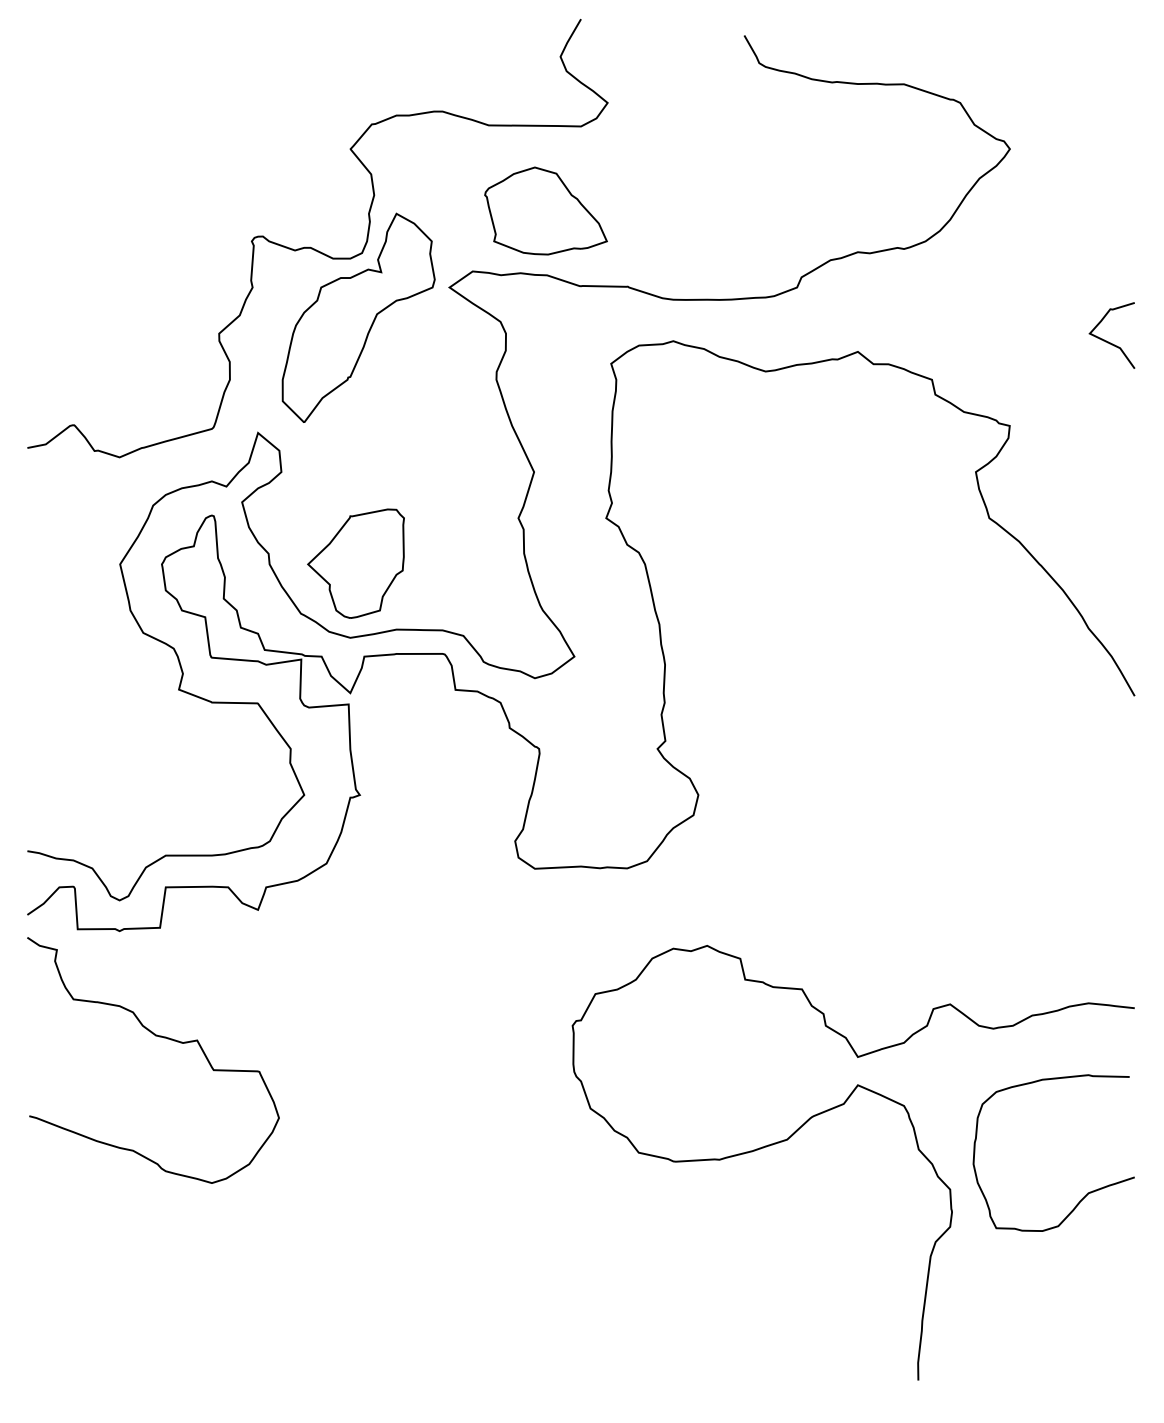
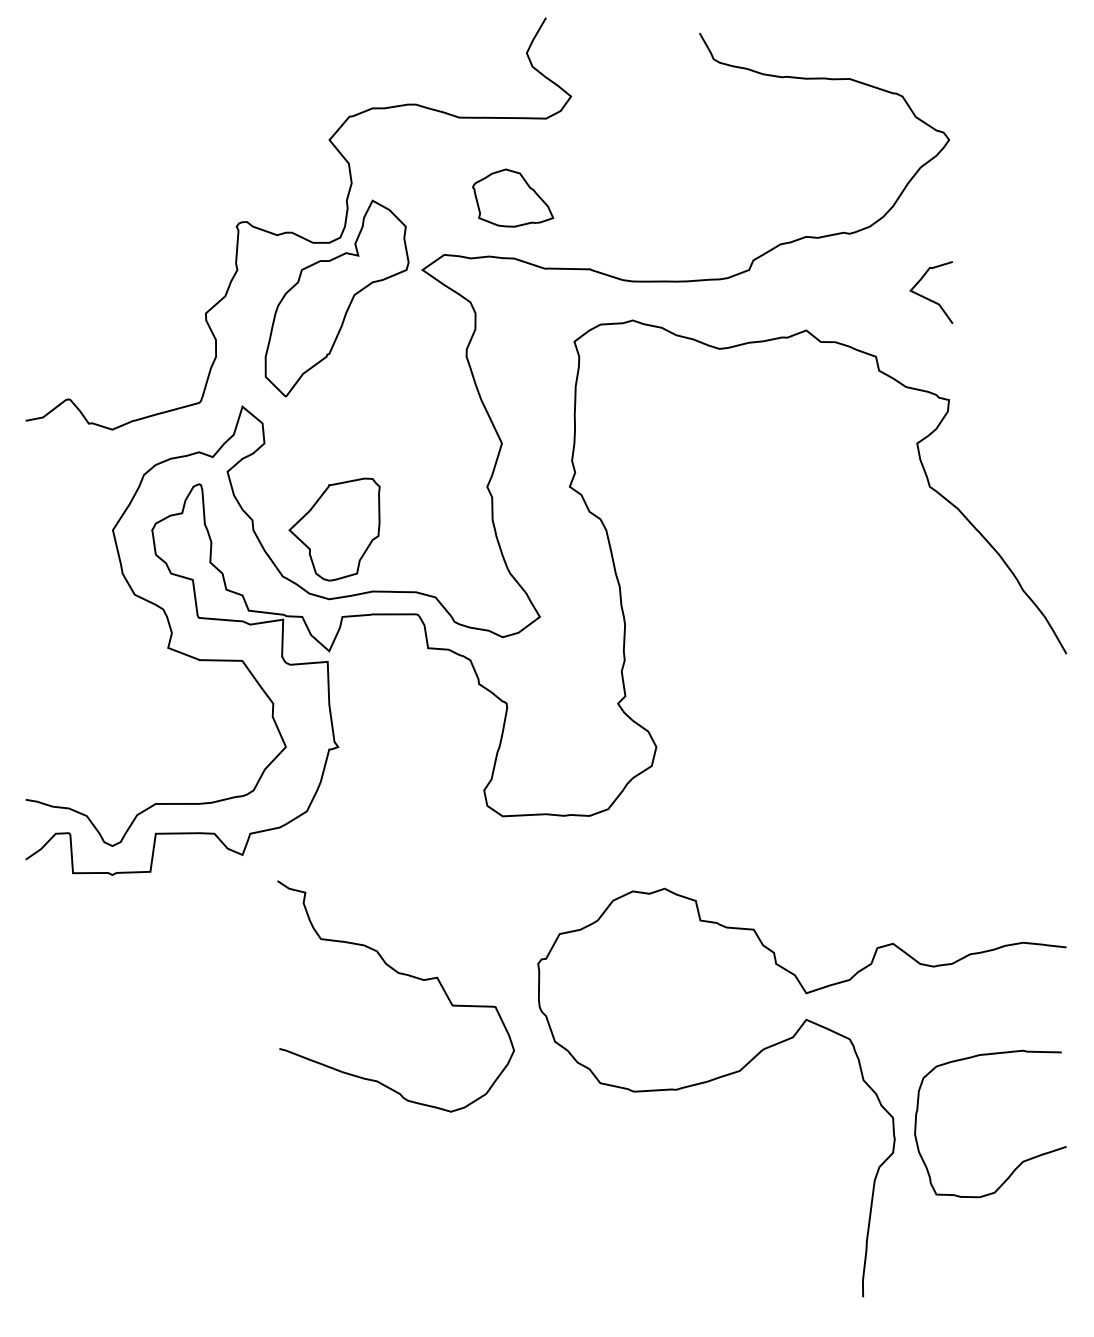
part: (545, 210) -> (512, 197), size x0.7
curve: (1108, 341) -> (928, 298), moved
curve: (159, 1037) -> (401, 974), moved
curve: (1088, 1192) -> (1023, 1161), moved

